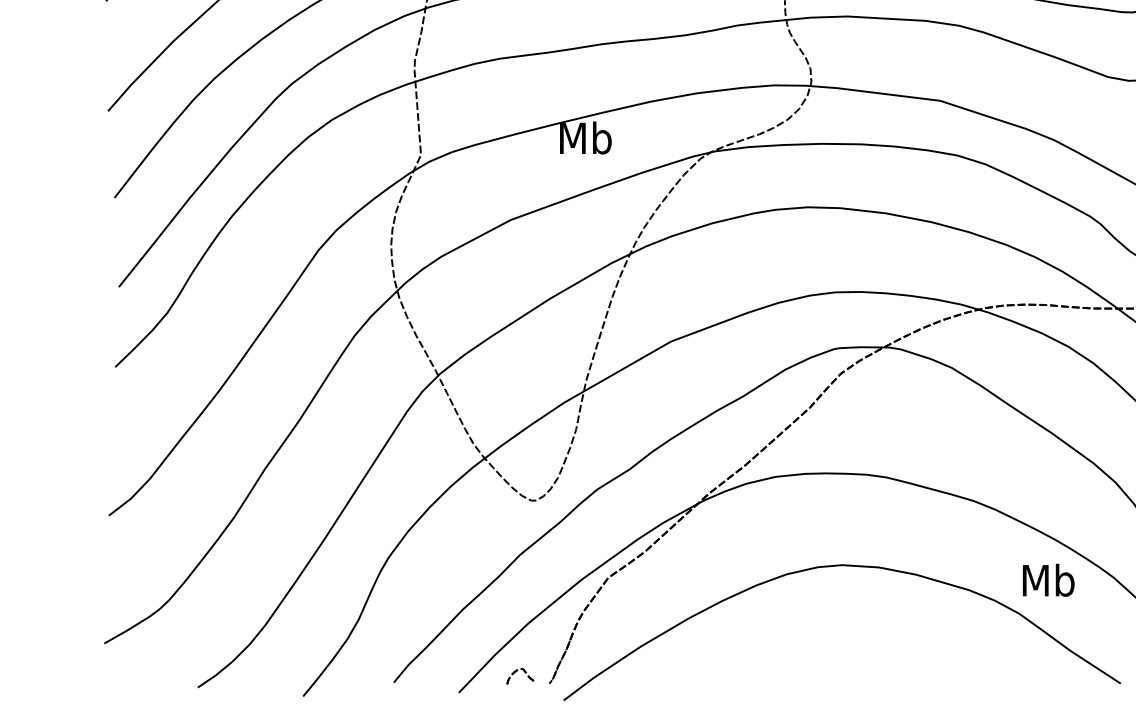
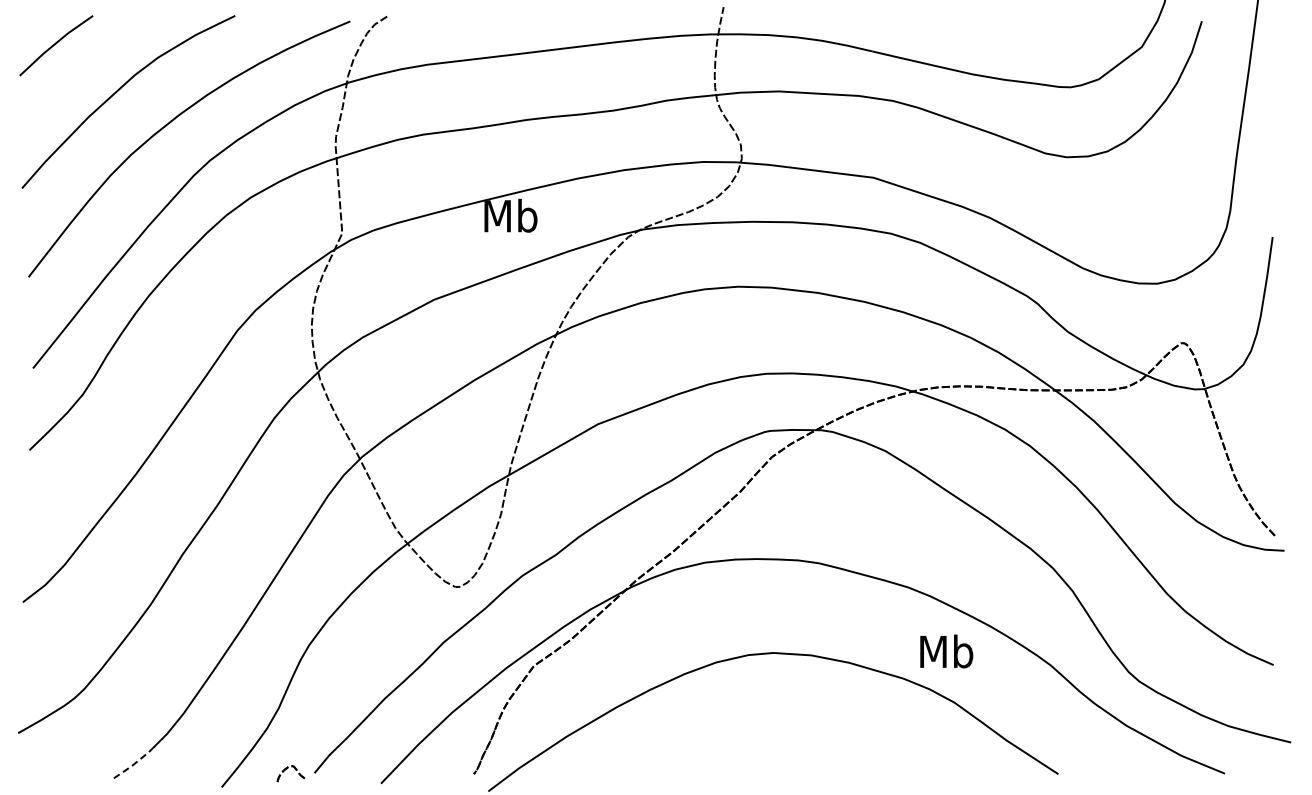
text: (1048, 580) -> (946, 651), moved
line: (216, 675) -> (132, 765), solid -> dashed
part: (519, 676) -> (290, 773), moved

